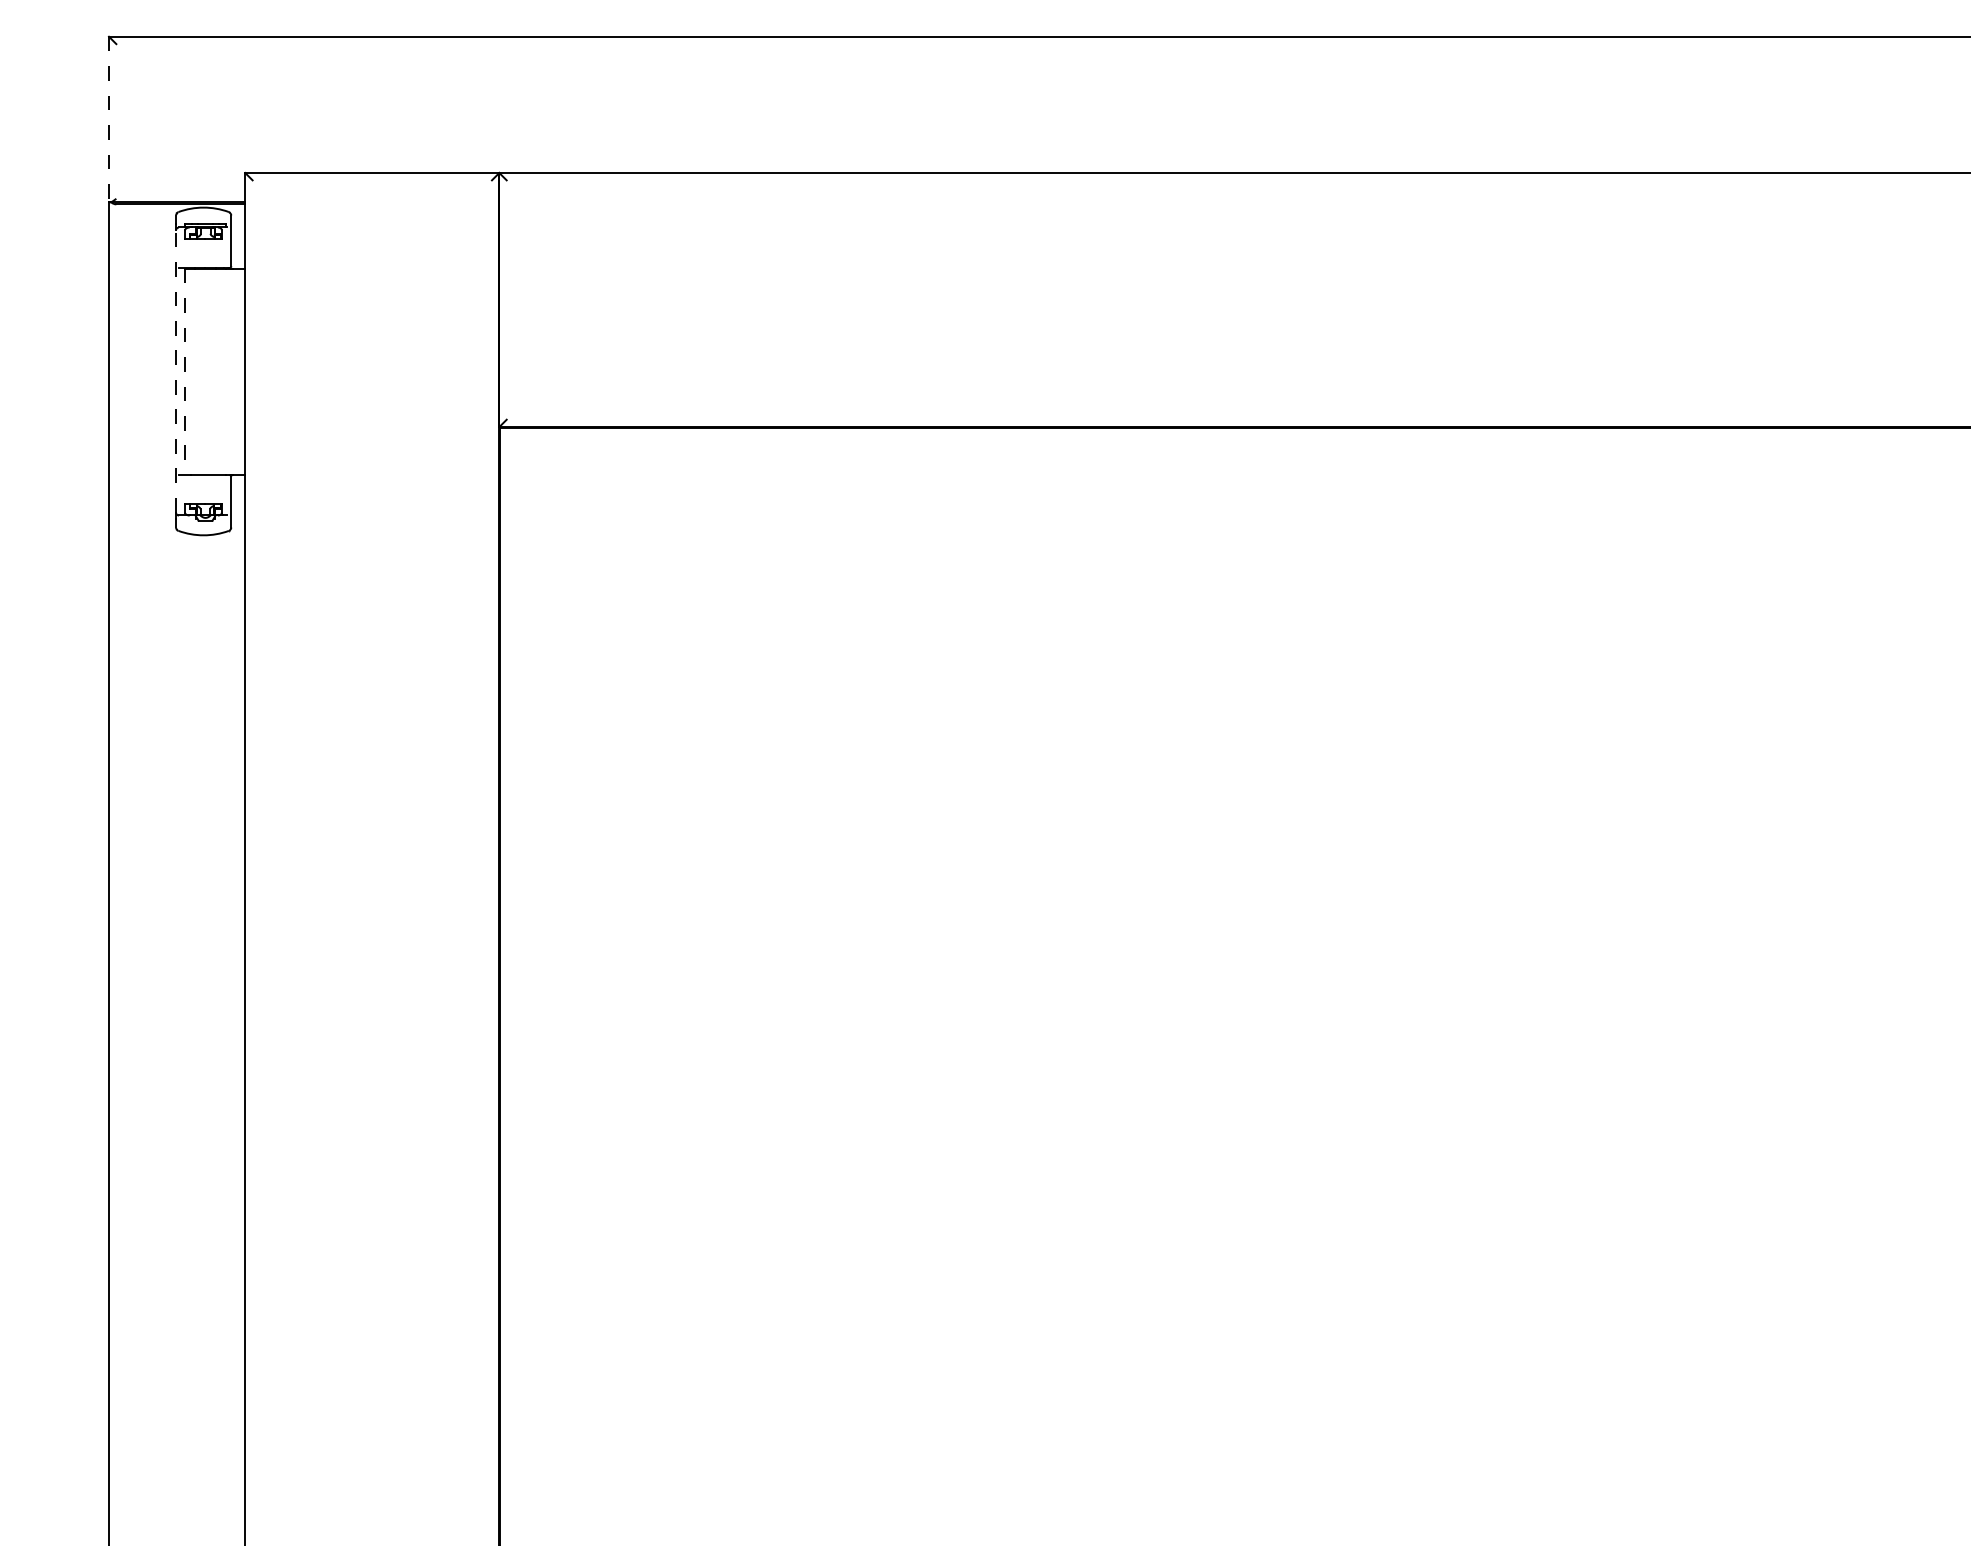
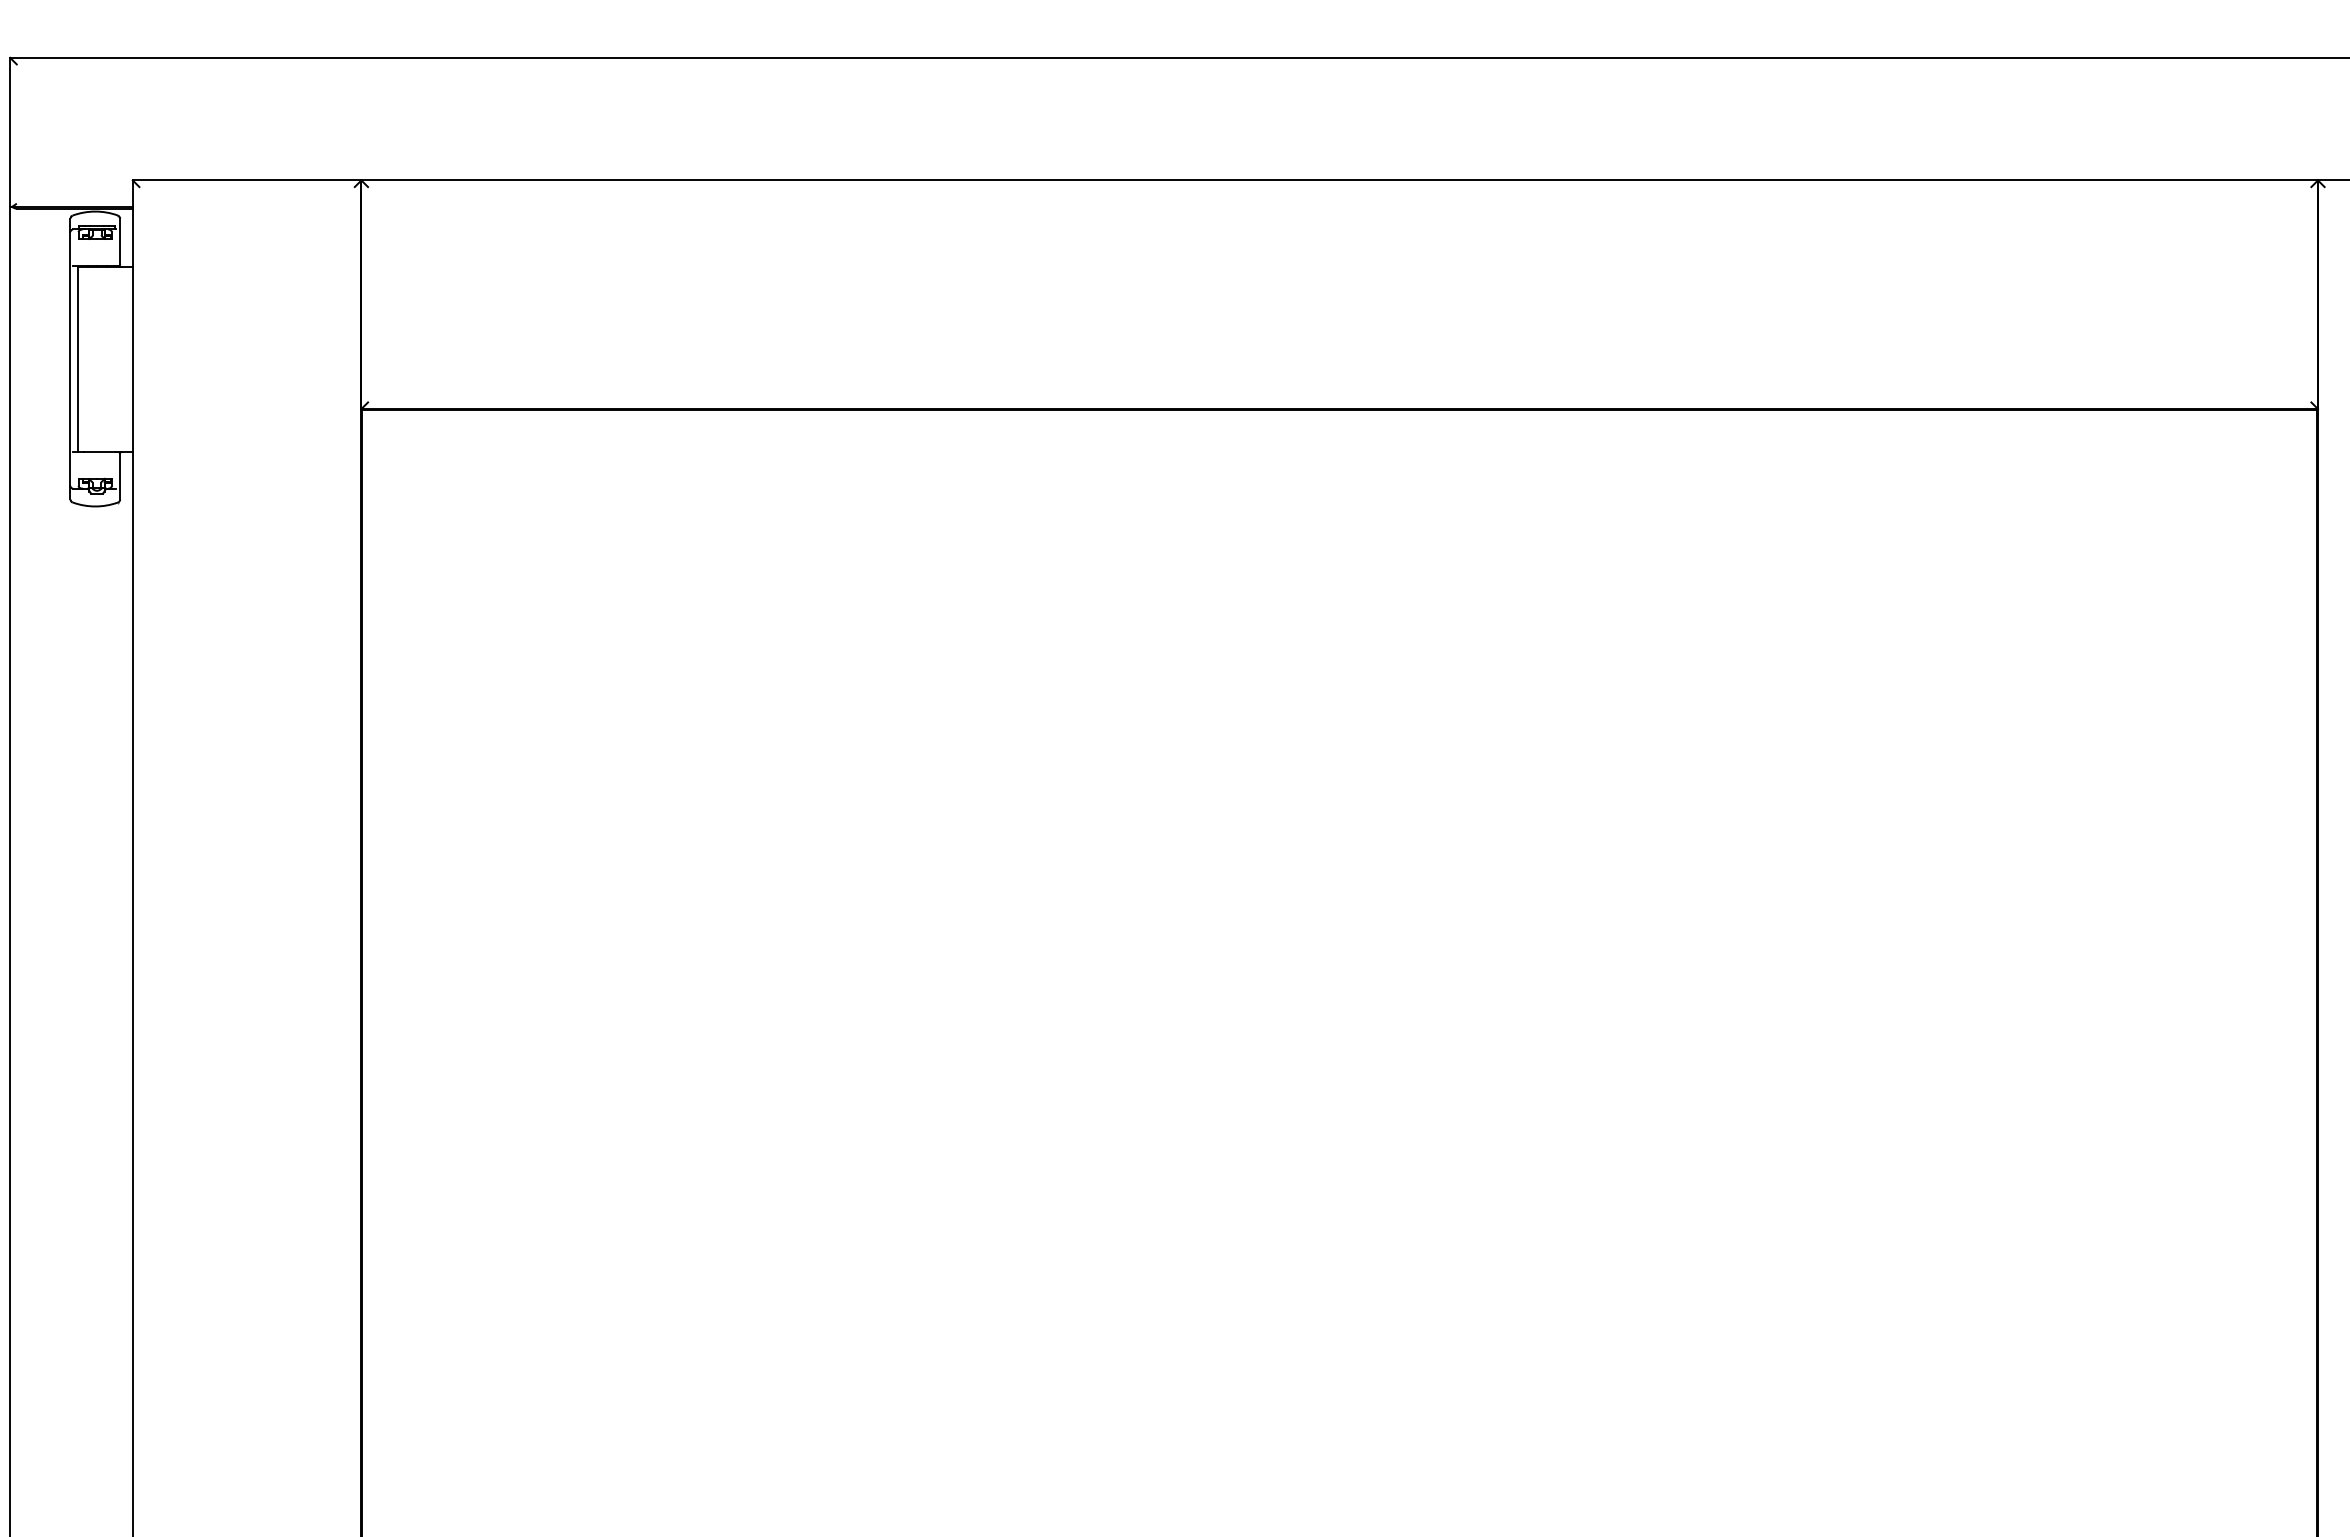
line: (109, 119) -> (10, 132), dashed -> solid
line: (176, 371) -> (70, 359), dashed -> solid
line: (184, 371) -> (78, 359), dashed -> solid

